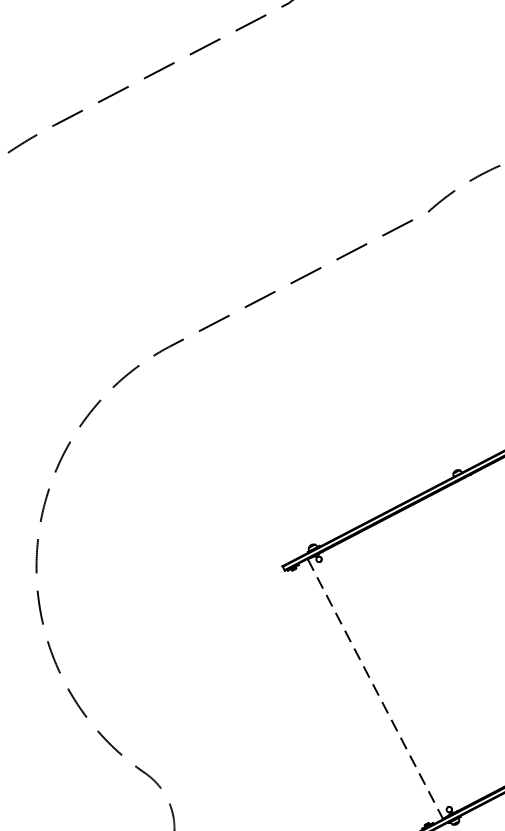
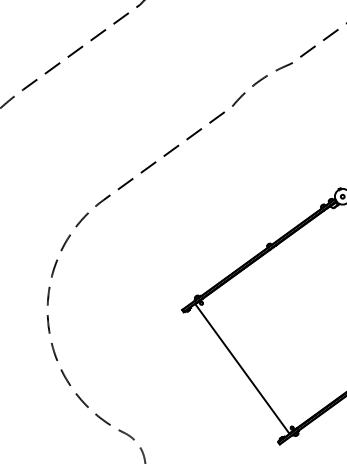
line: (375, 688) -> (242, 368), dashed -> solid

